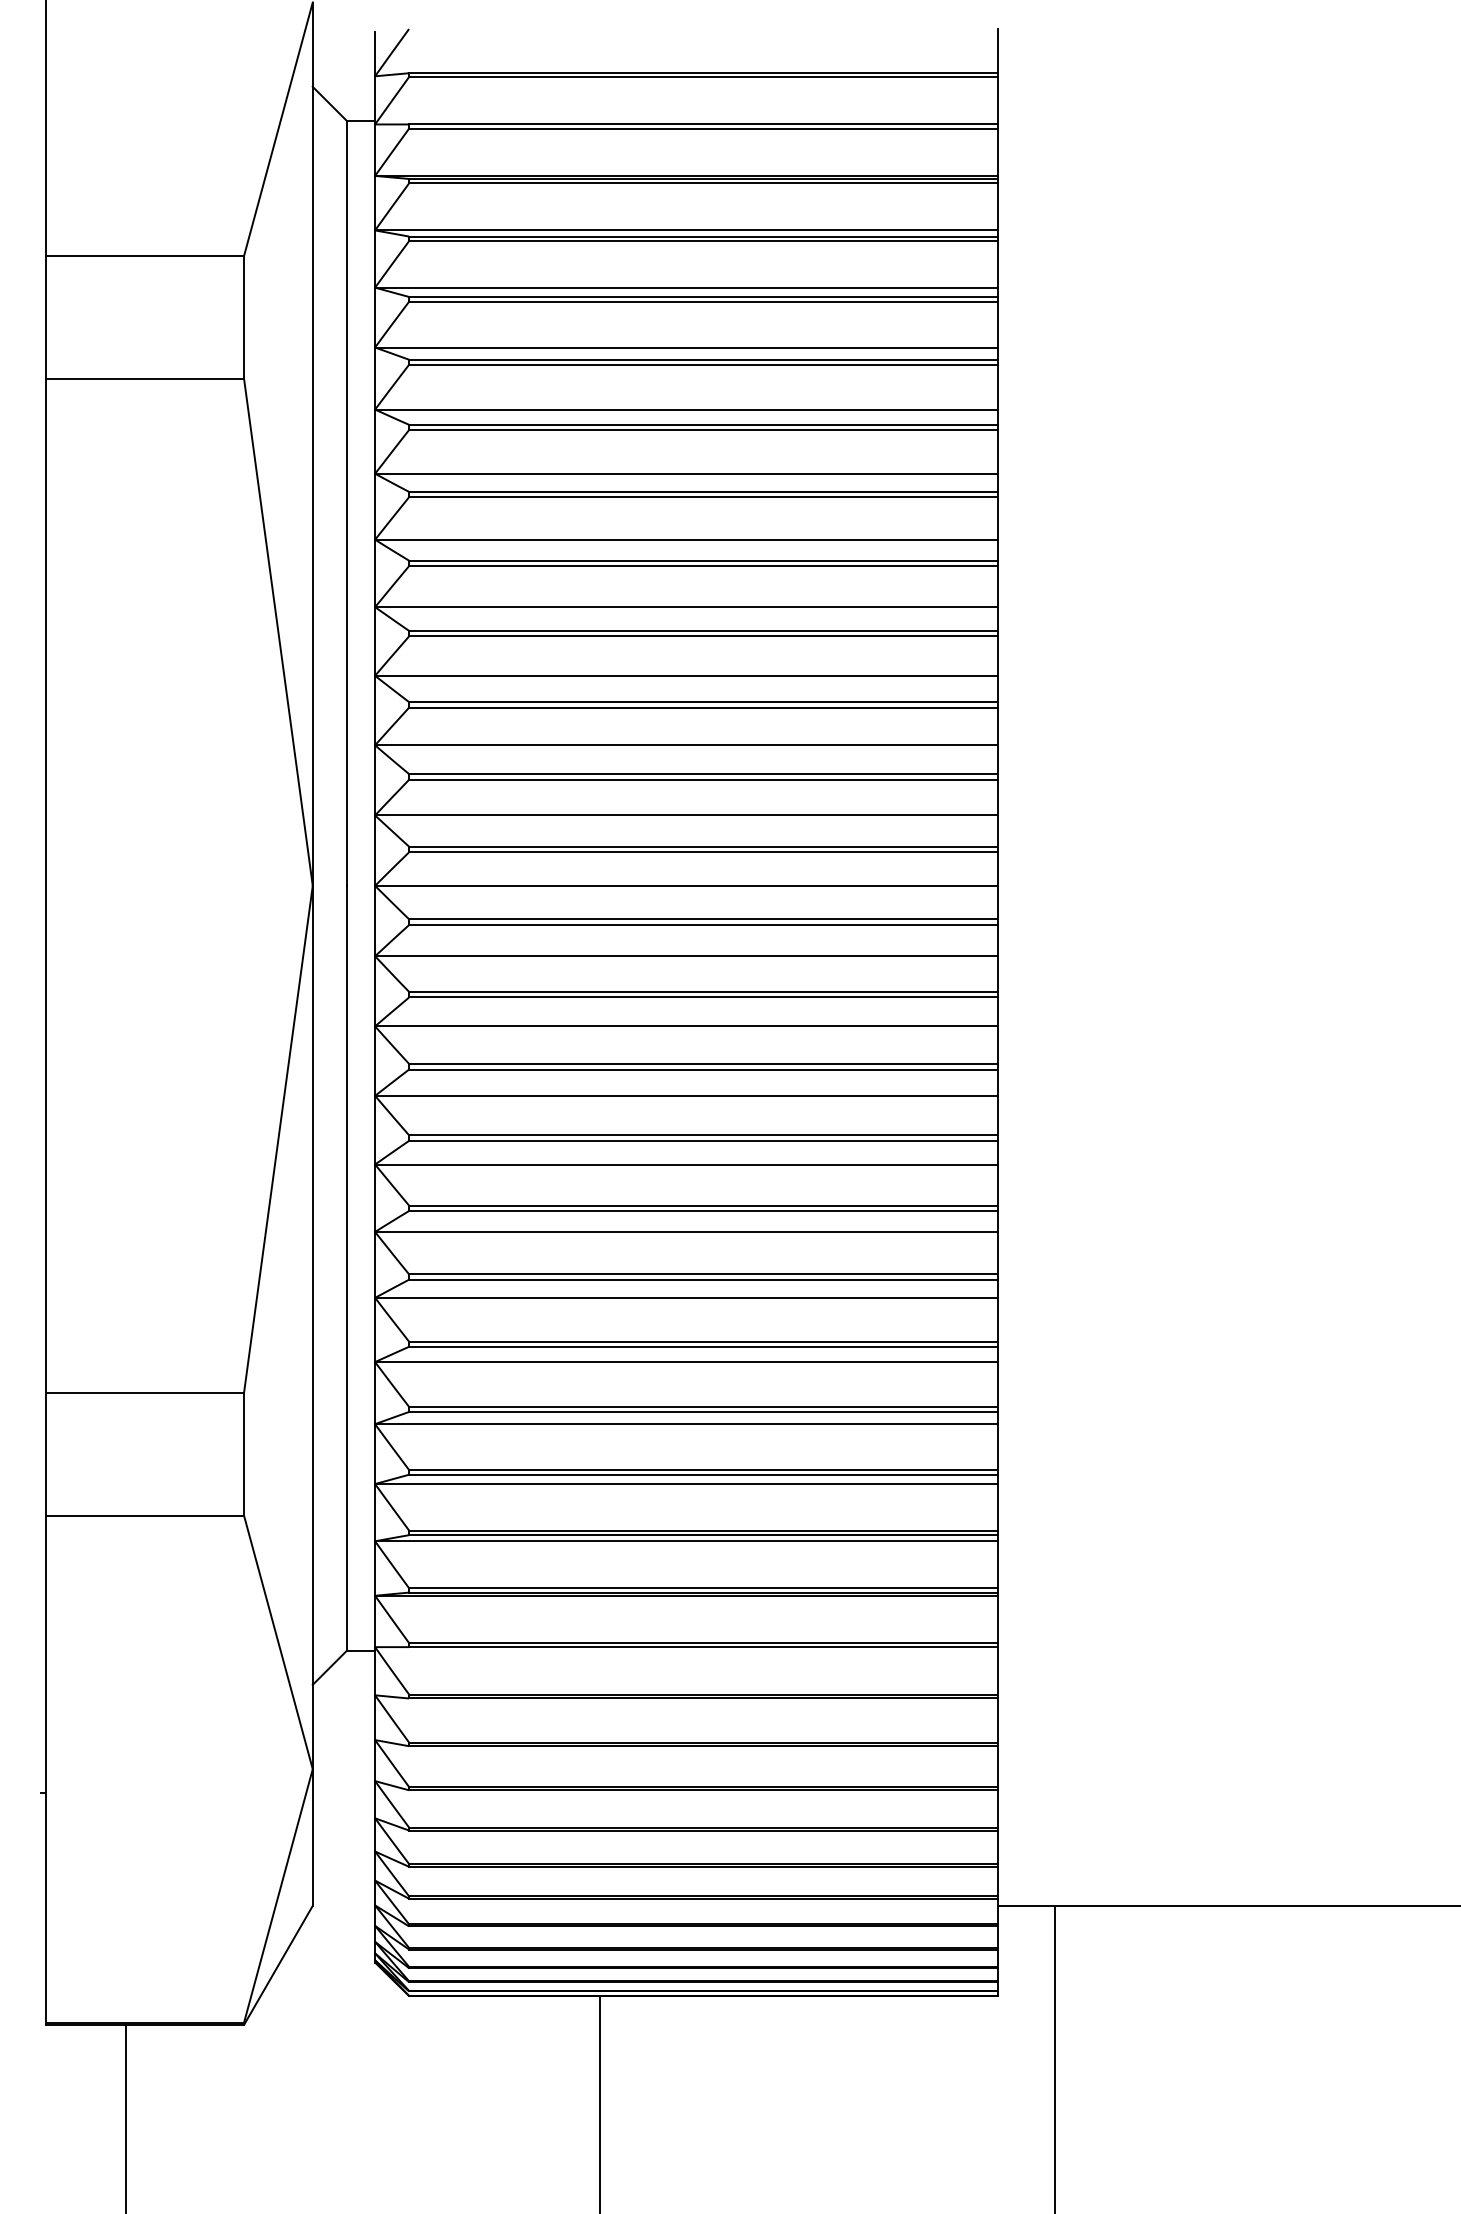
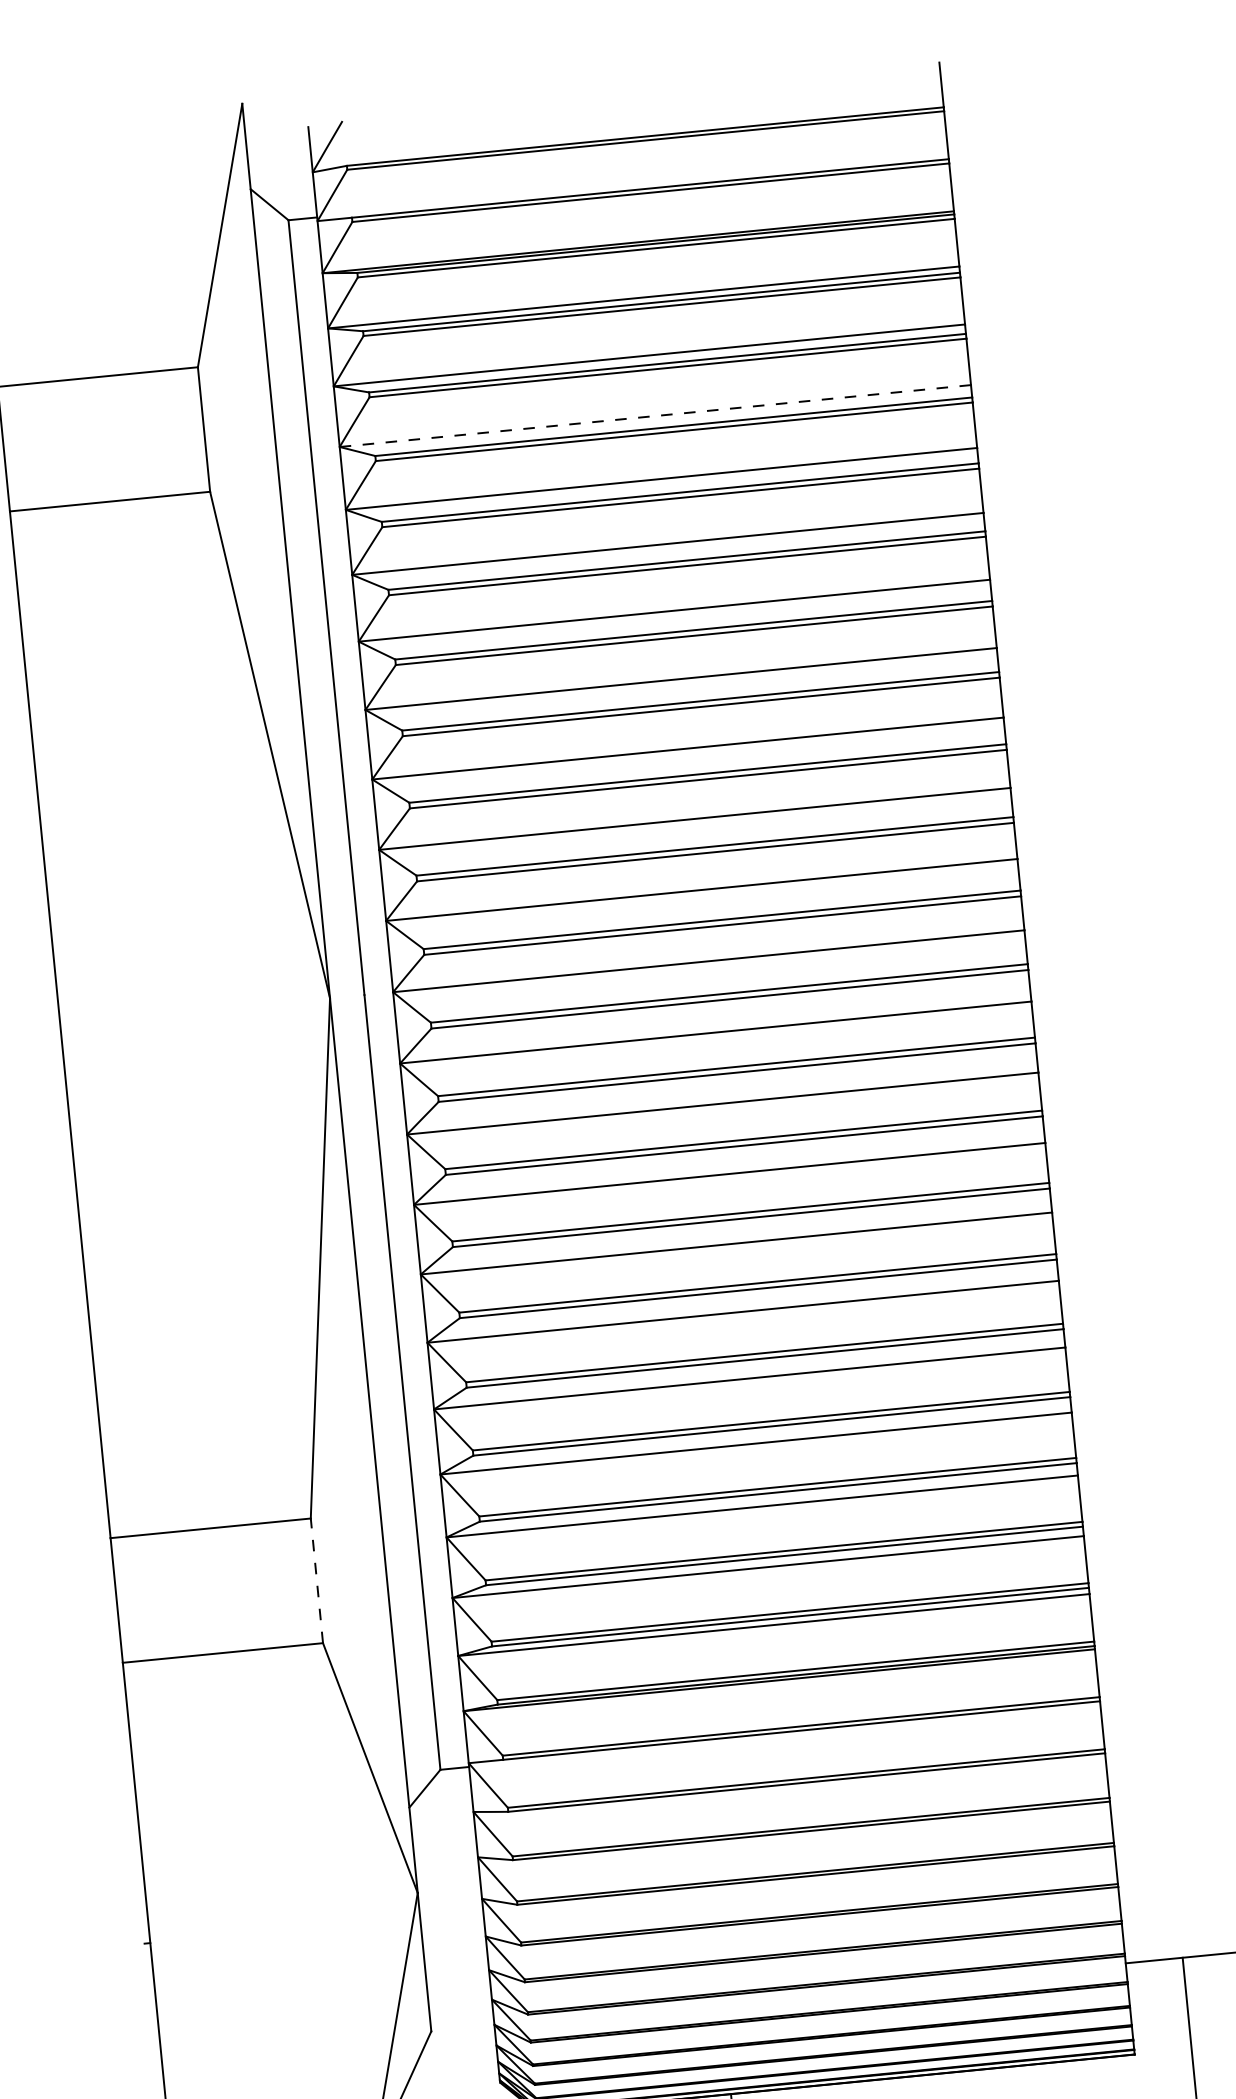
line: (686, 347) -> (655, 416), solid -> dashed
line: (244, 1454) -> (317, 1581), solid -> dashed

